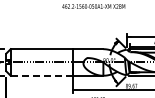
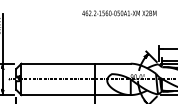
line: (42, 75) -> (58, 94), dashed -> solid

